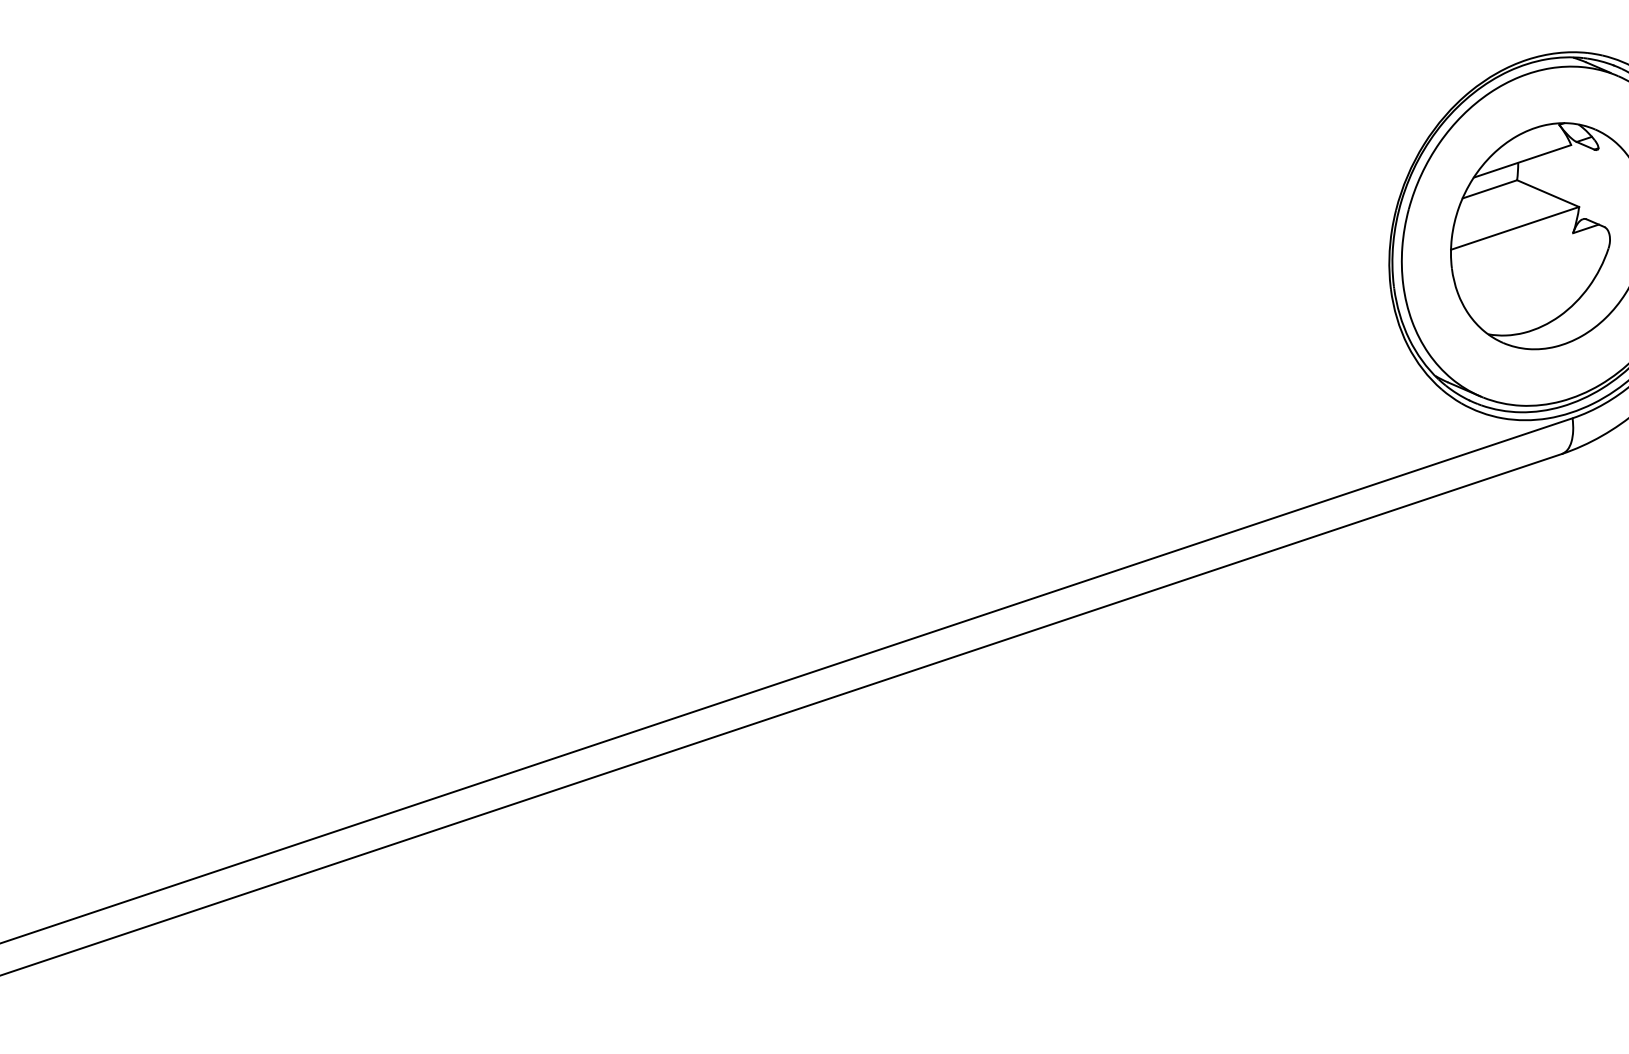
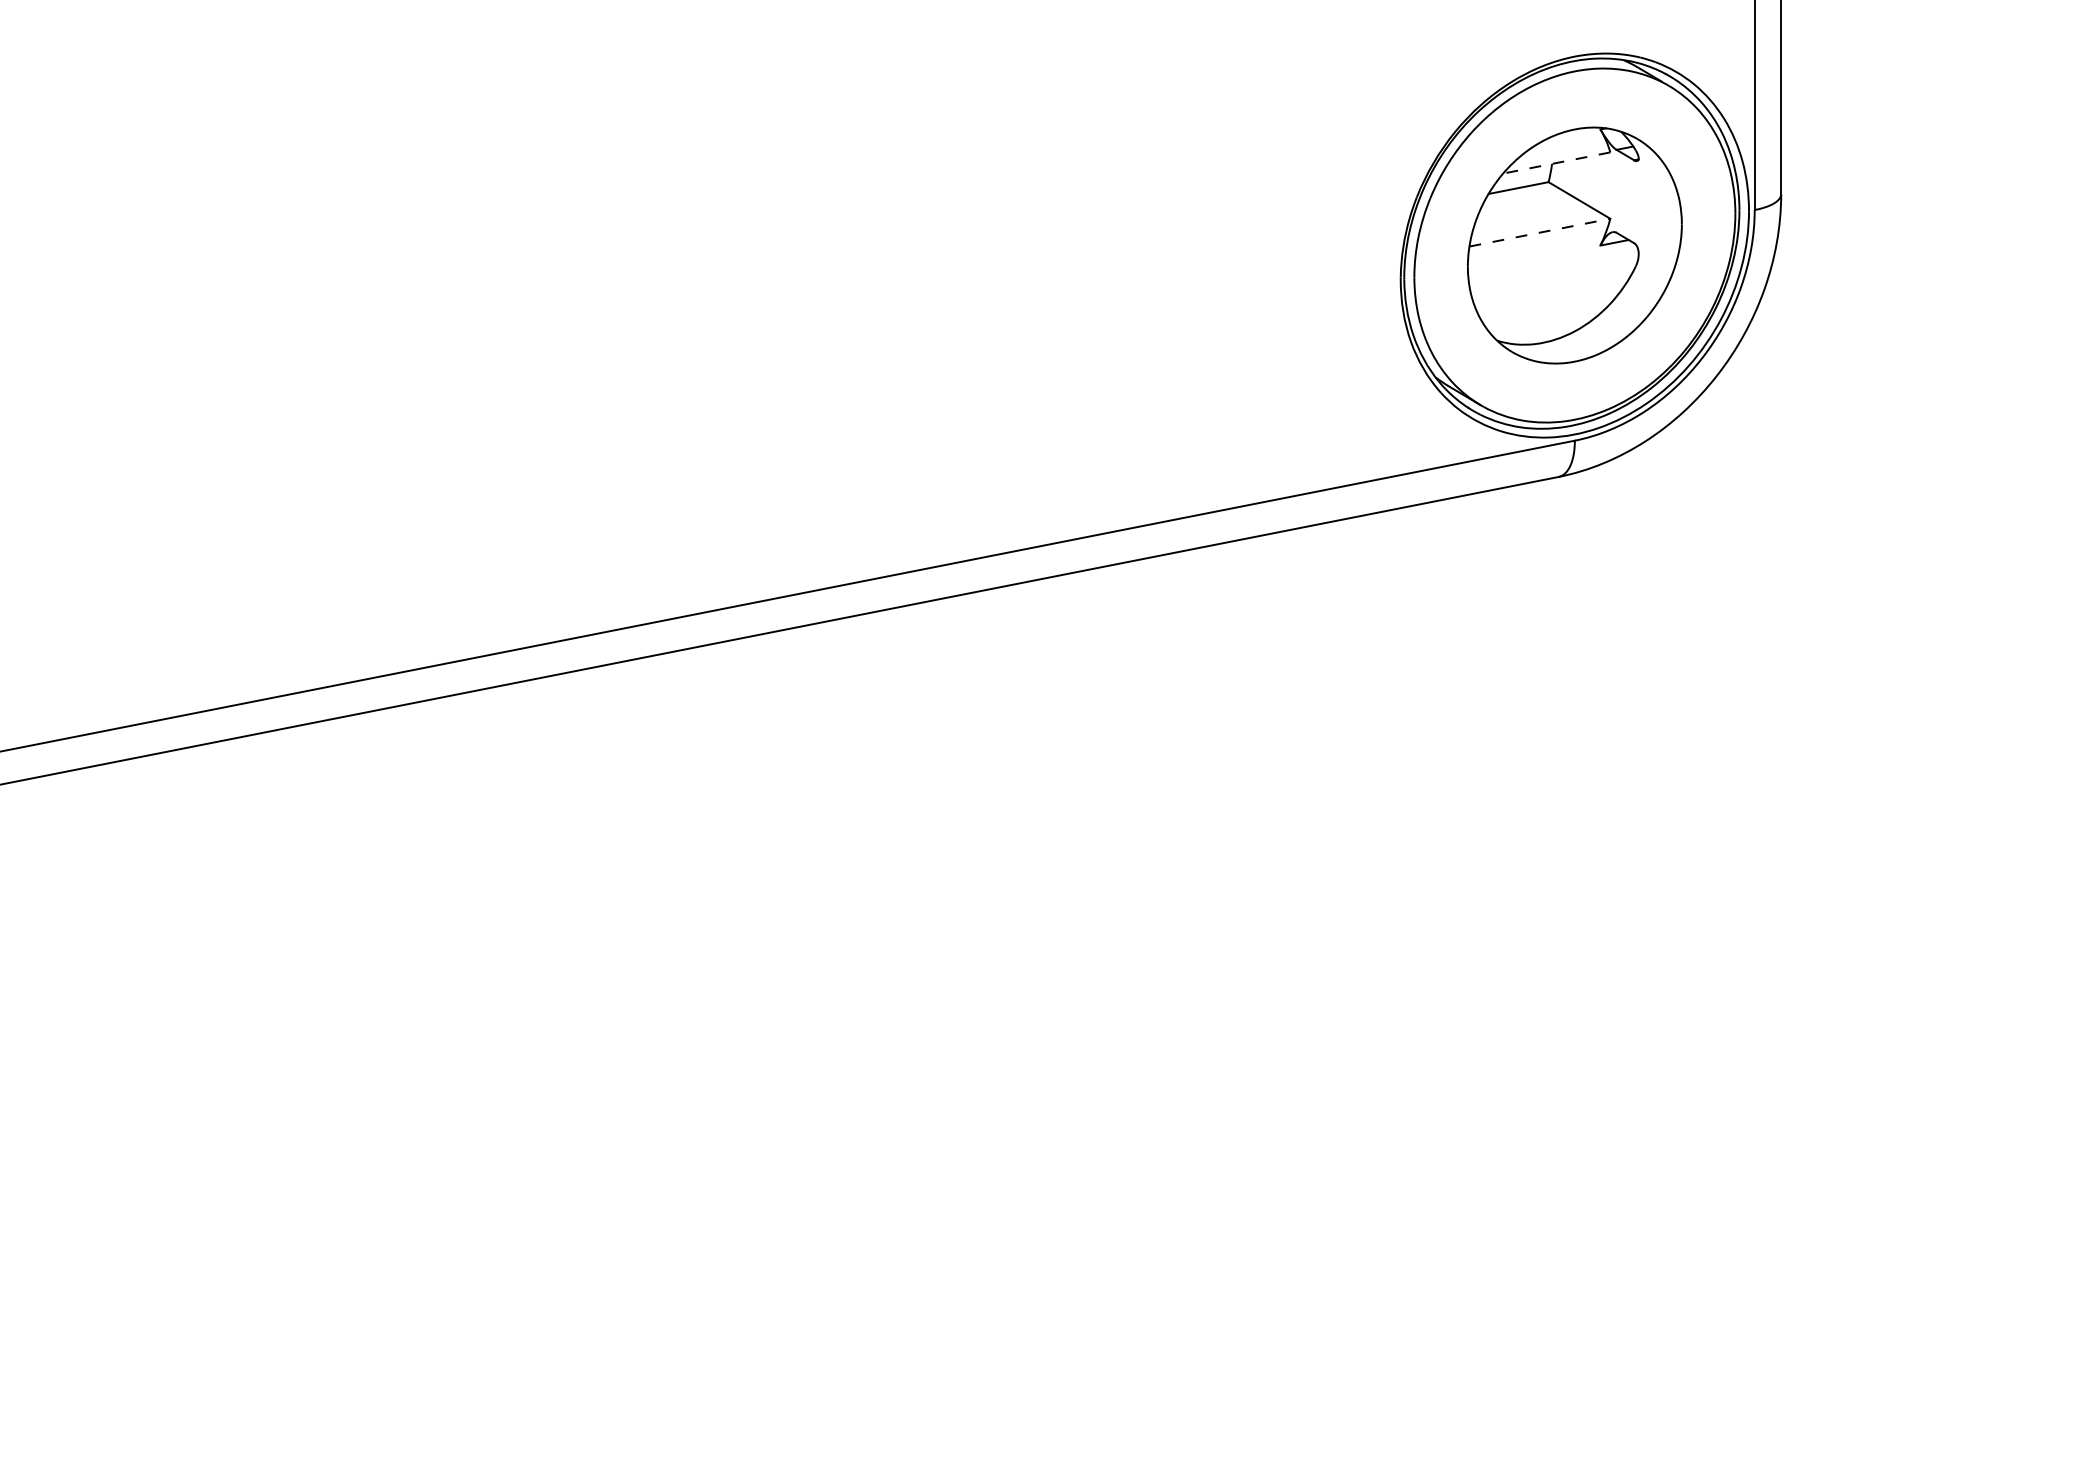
line: (1522, 160) -> (1556, 162), solid -> dashed
line: (1514, 228) -> (1539, 232), solid -> dashed

